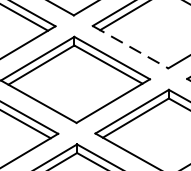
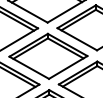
line: (130, 47) -> (77, 39), dashed -> solid

